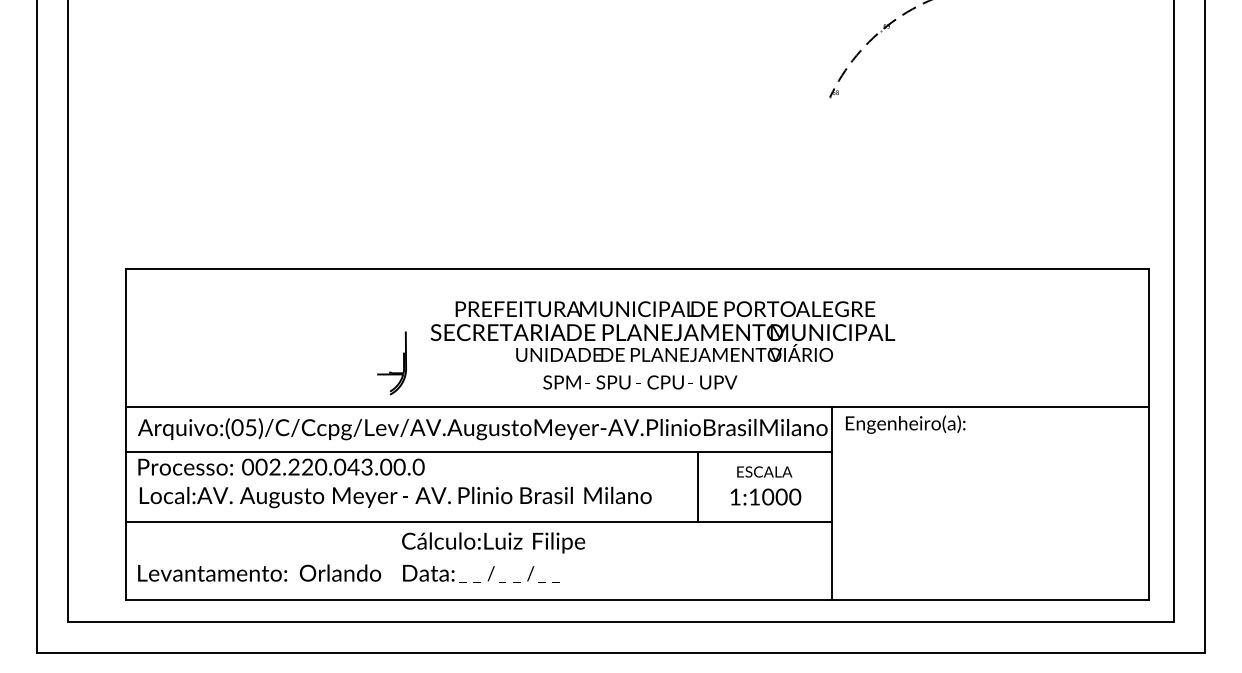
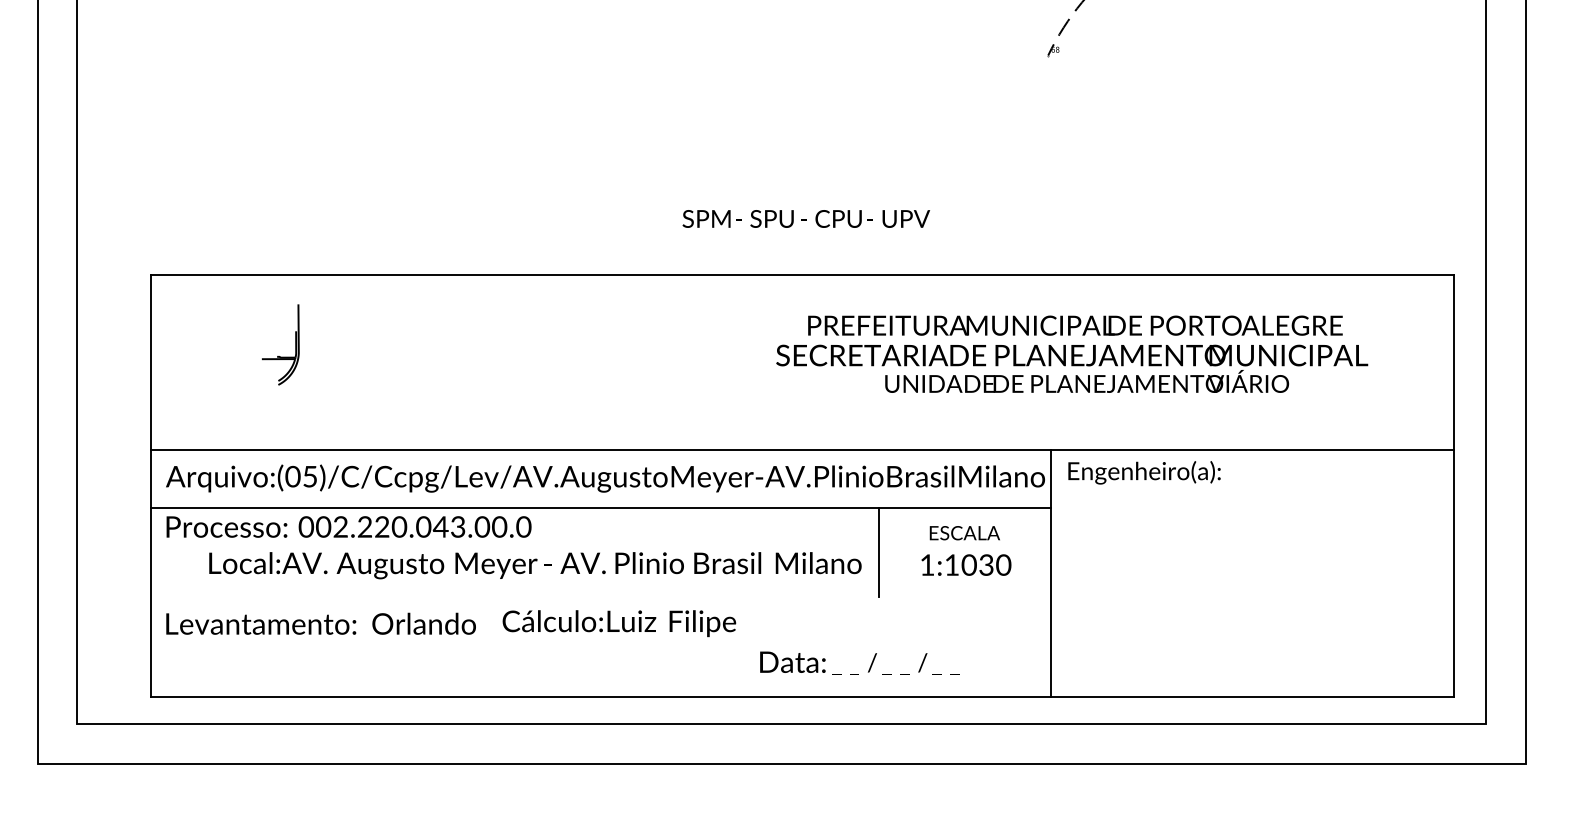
text: (662, 331) -> (1071, 354), moved
part: (391, 371) -> (280, 355), moved
text: (640, 382) -> (806, 219), moved
text: (781, 496) -> (986, 564), 1:1000 -> 1:1030
text: (395, 497) -> (535, 565), moved
line: (479, 521) -> (601, 596), removed
text: (259, 572) -> (320, 623), moved
text: (481, 573) -> (860, 662), moved

